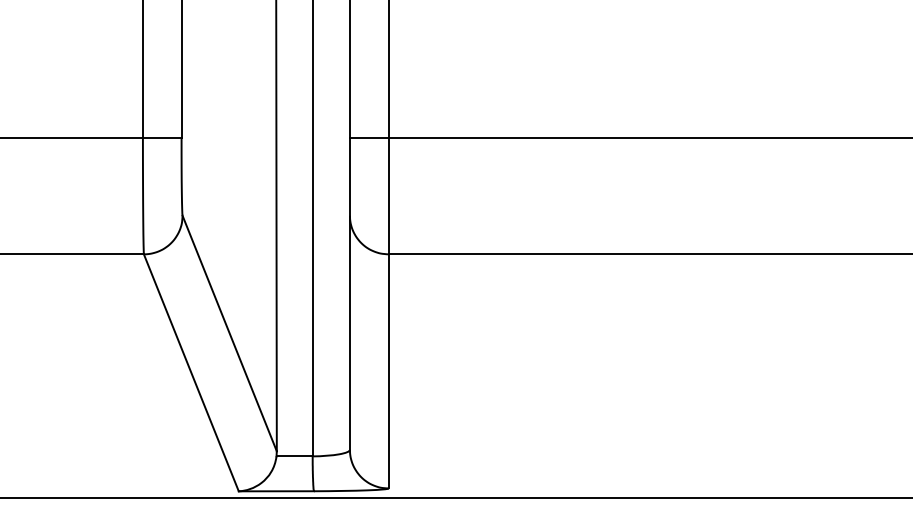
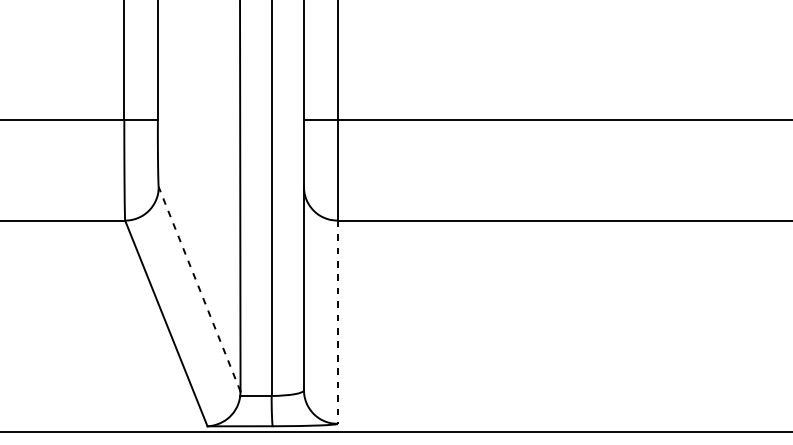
line: (229, 333) -> (199, 289), solid -> dashed
line: (388, 371) -> (337, 322), solid -> dashed

